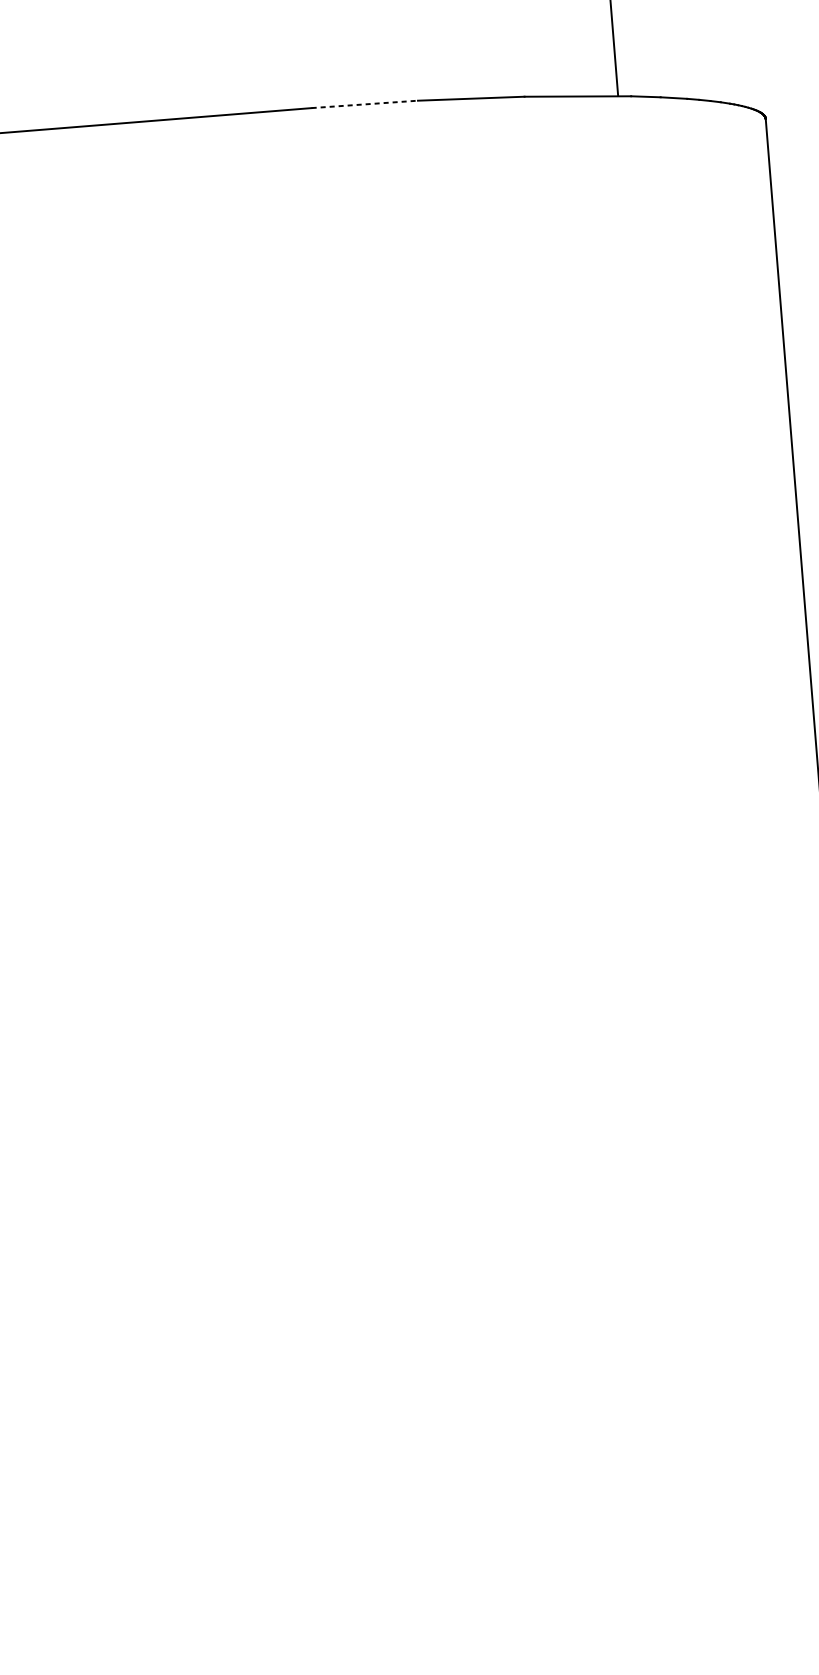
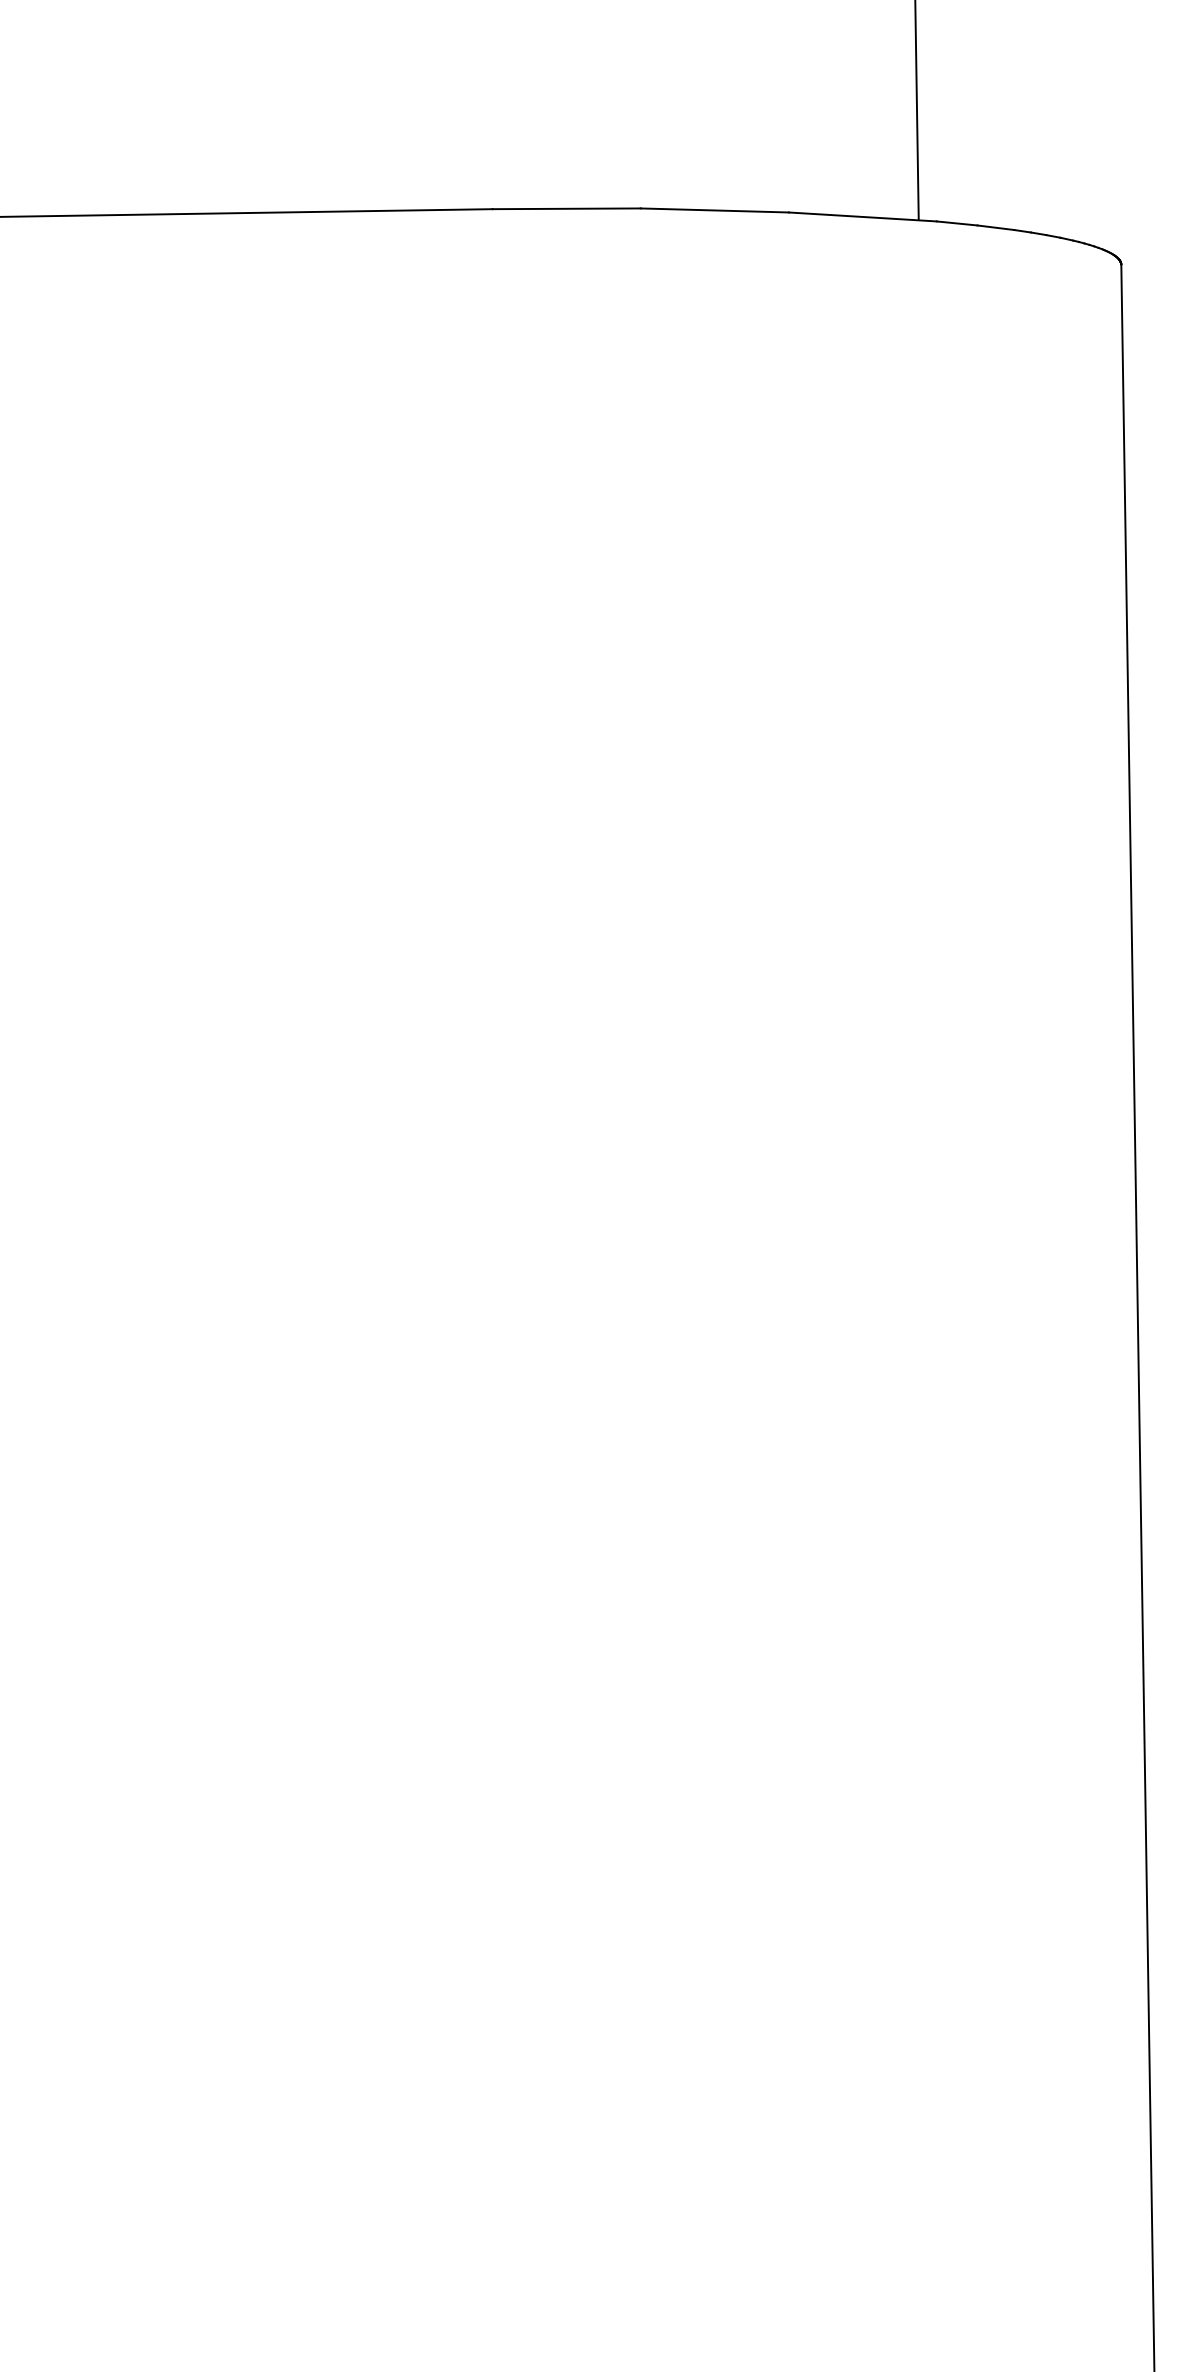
line: (365, 104) -> (567, 208), dashed -> solid

